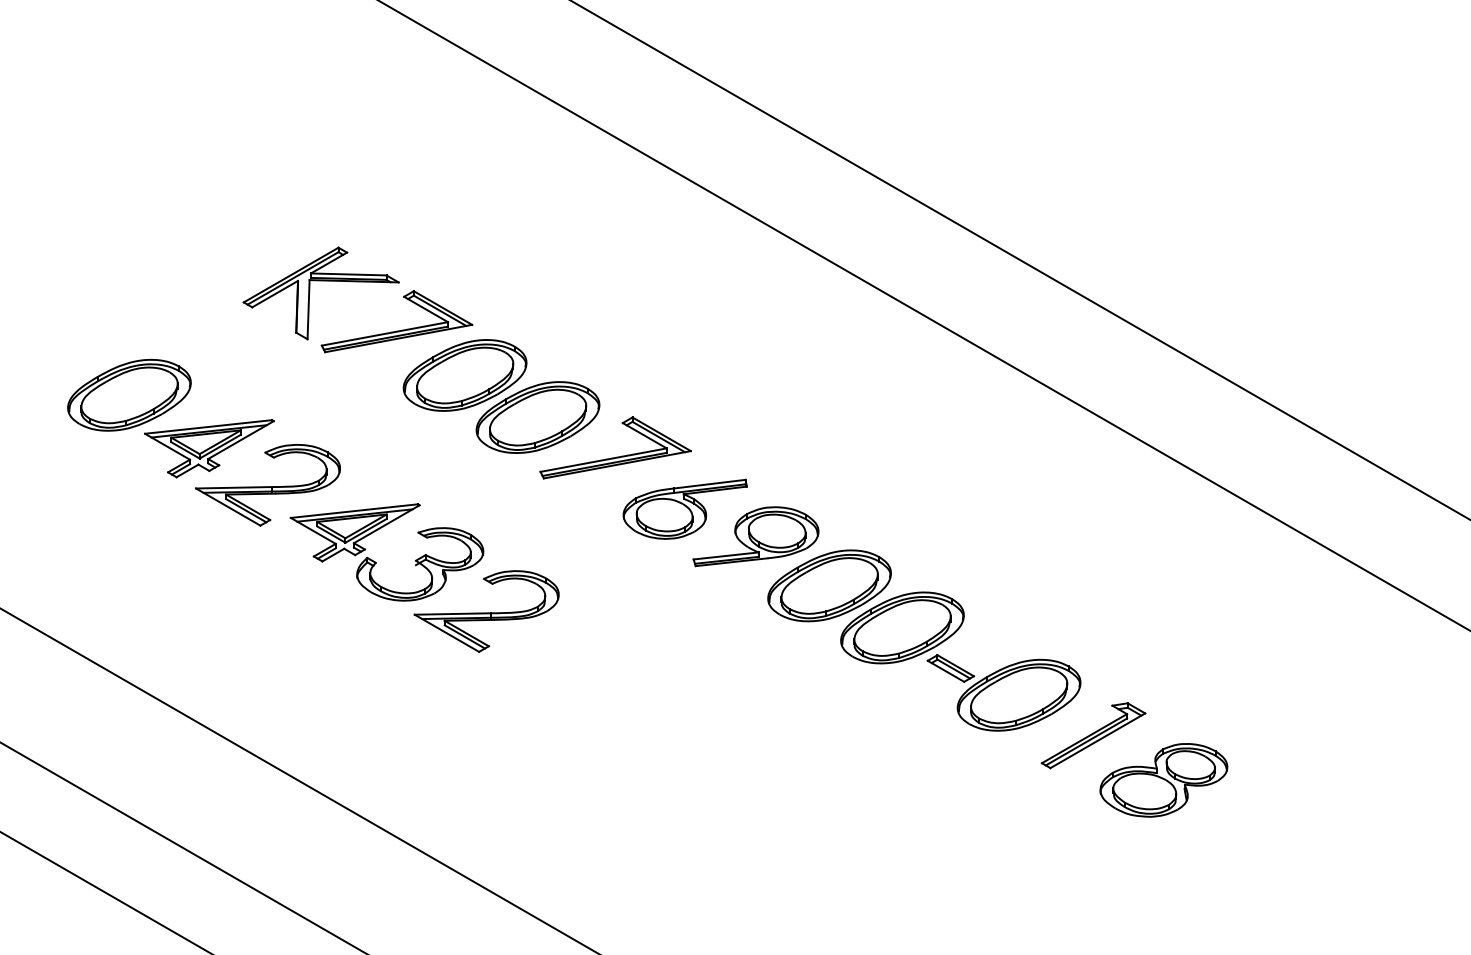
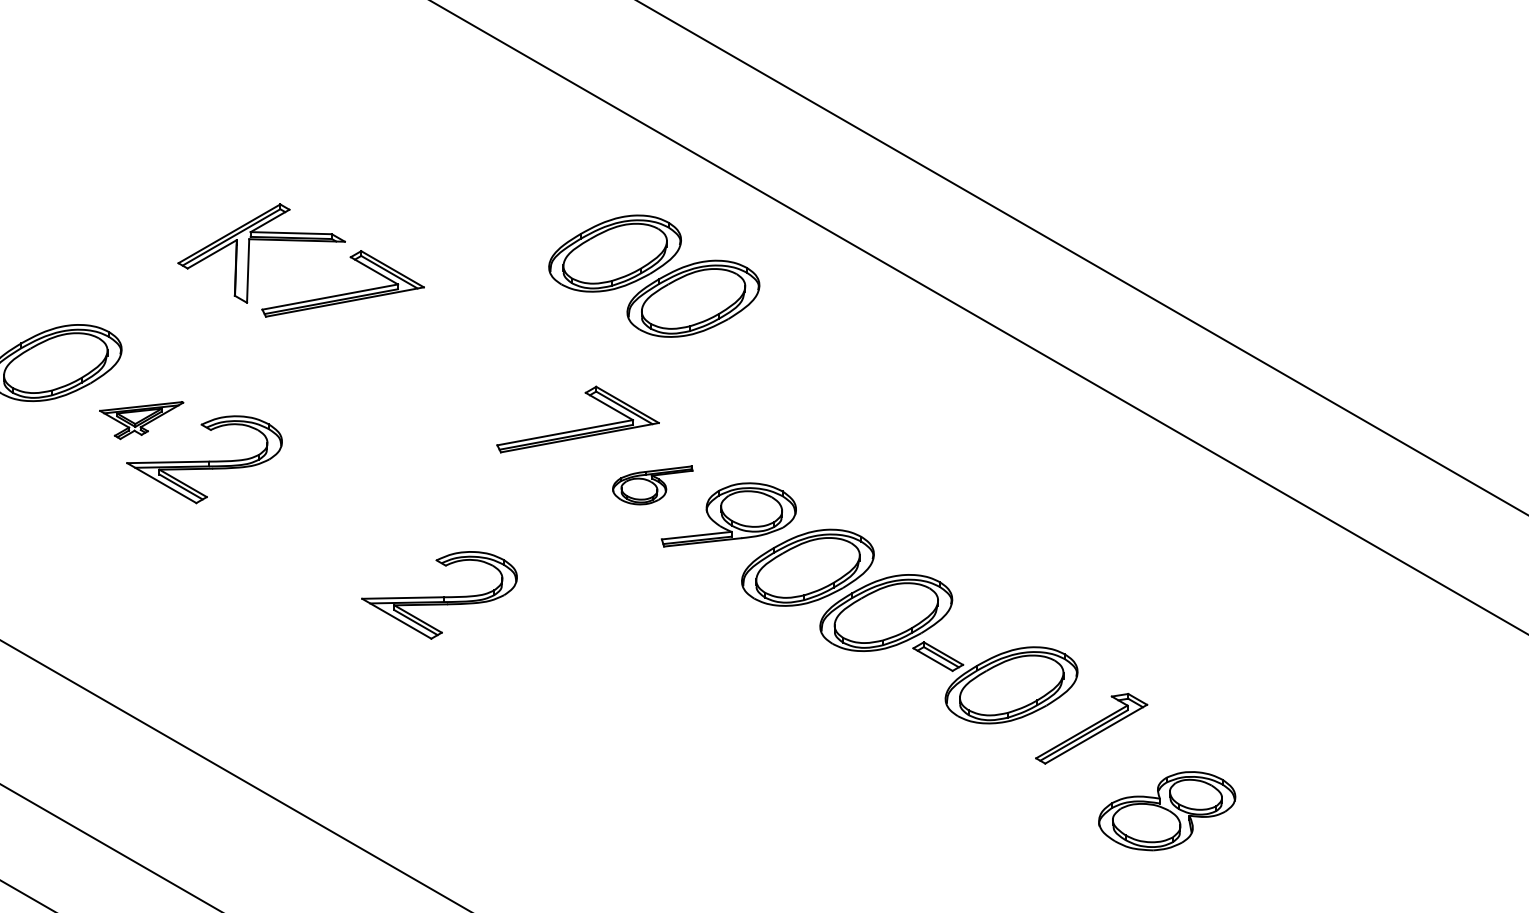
part: (501, 396) -> (654, 276), moved
part: (209, 448) -> (141, 420), size x0.6
part: (684, 508) -> (652, 484), size x0.6
part: (376, 562) -> (321, 542), removed
part: (1163, 780) -> (1166, 811), moved

